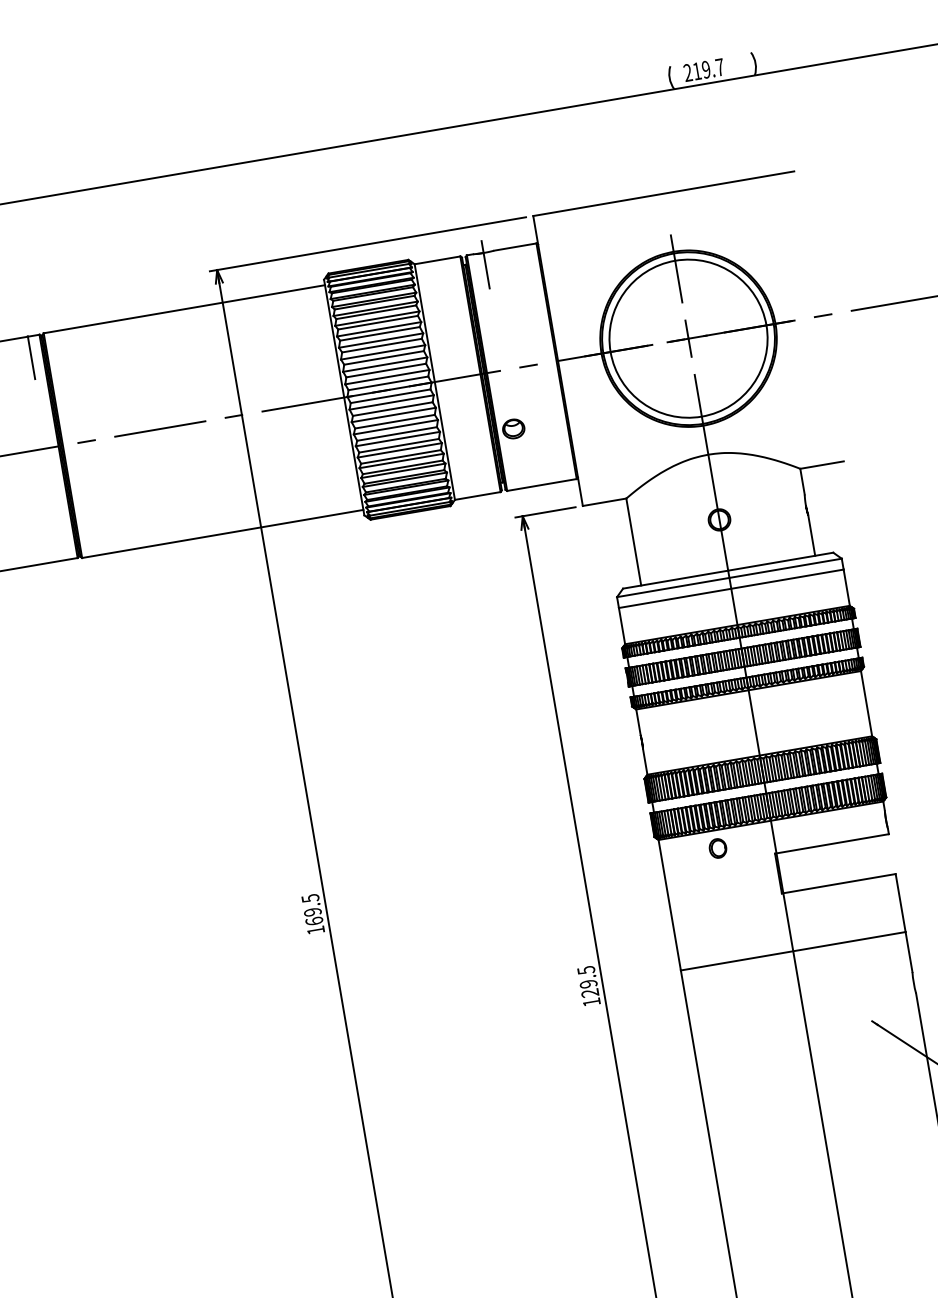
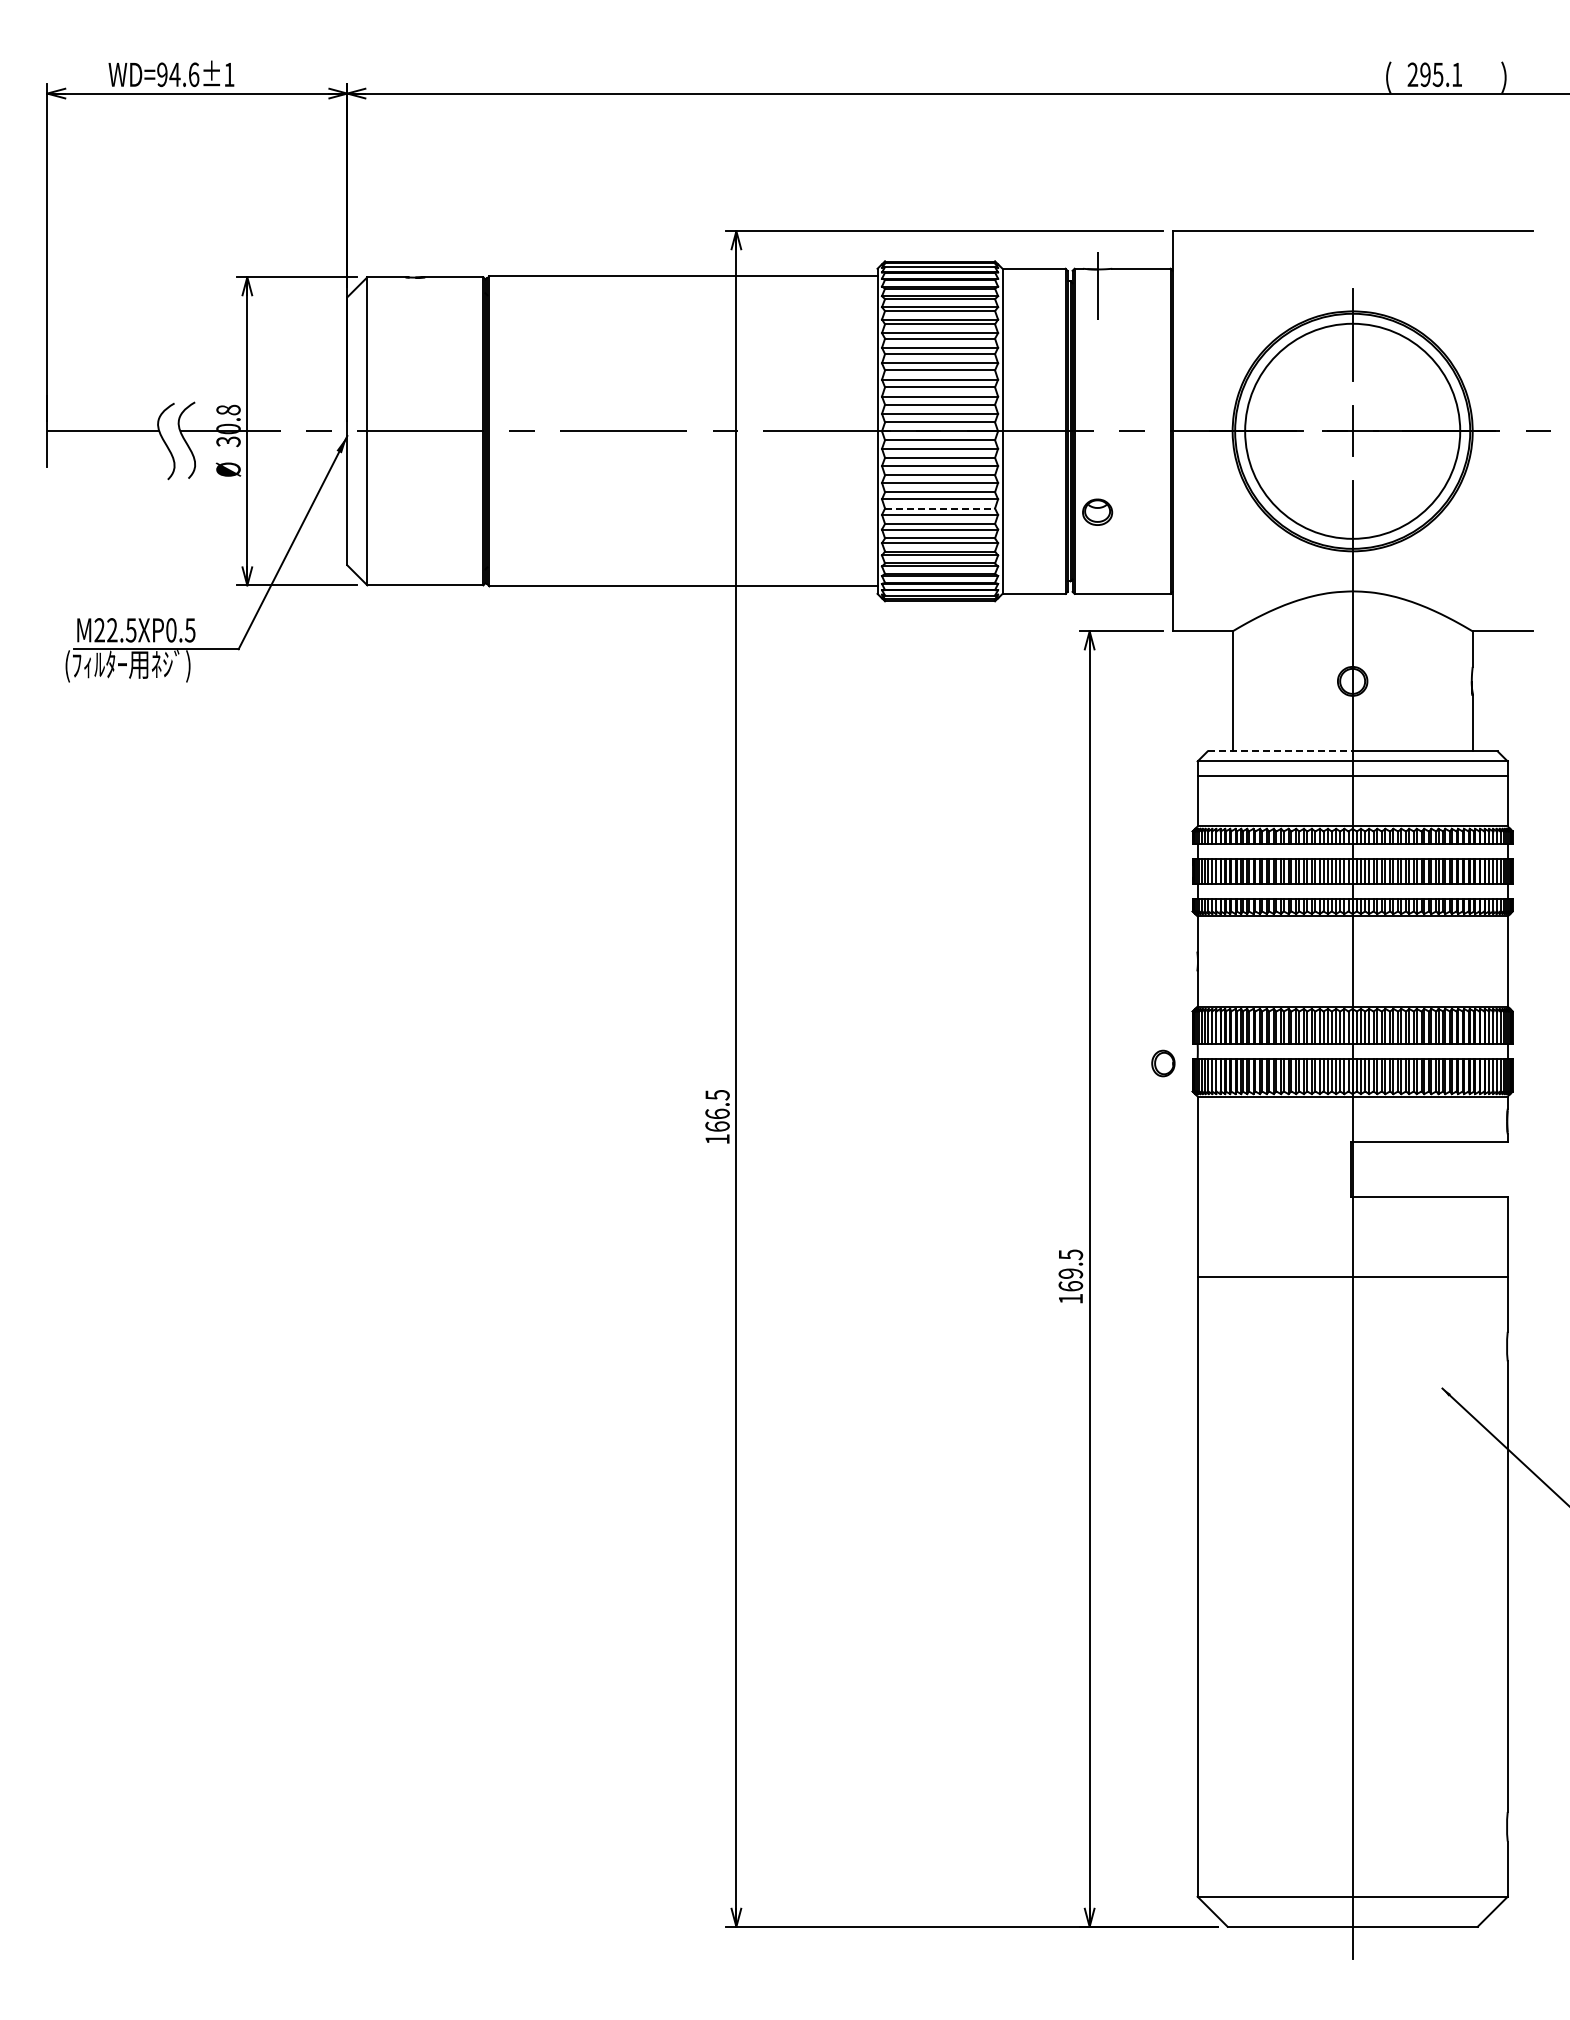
text: (708, 69) -> (1441, 74), 219.7 -> 295.1
line: (31, 357) -> (467, 306), removed
line: (399, 445) -> (940, 508), solid -> dashed
line: (675, 579) -> (1280, 751), solid -> dashed
part: (718, 848) -> (1163, 1063), moved
text: (312, 911) -> (717, 1113), 169.5 -> 166.5
text: (589, 993) -> (1070, 1286), 129.5 -> 169.5

